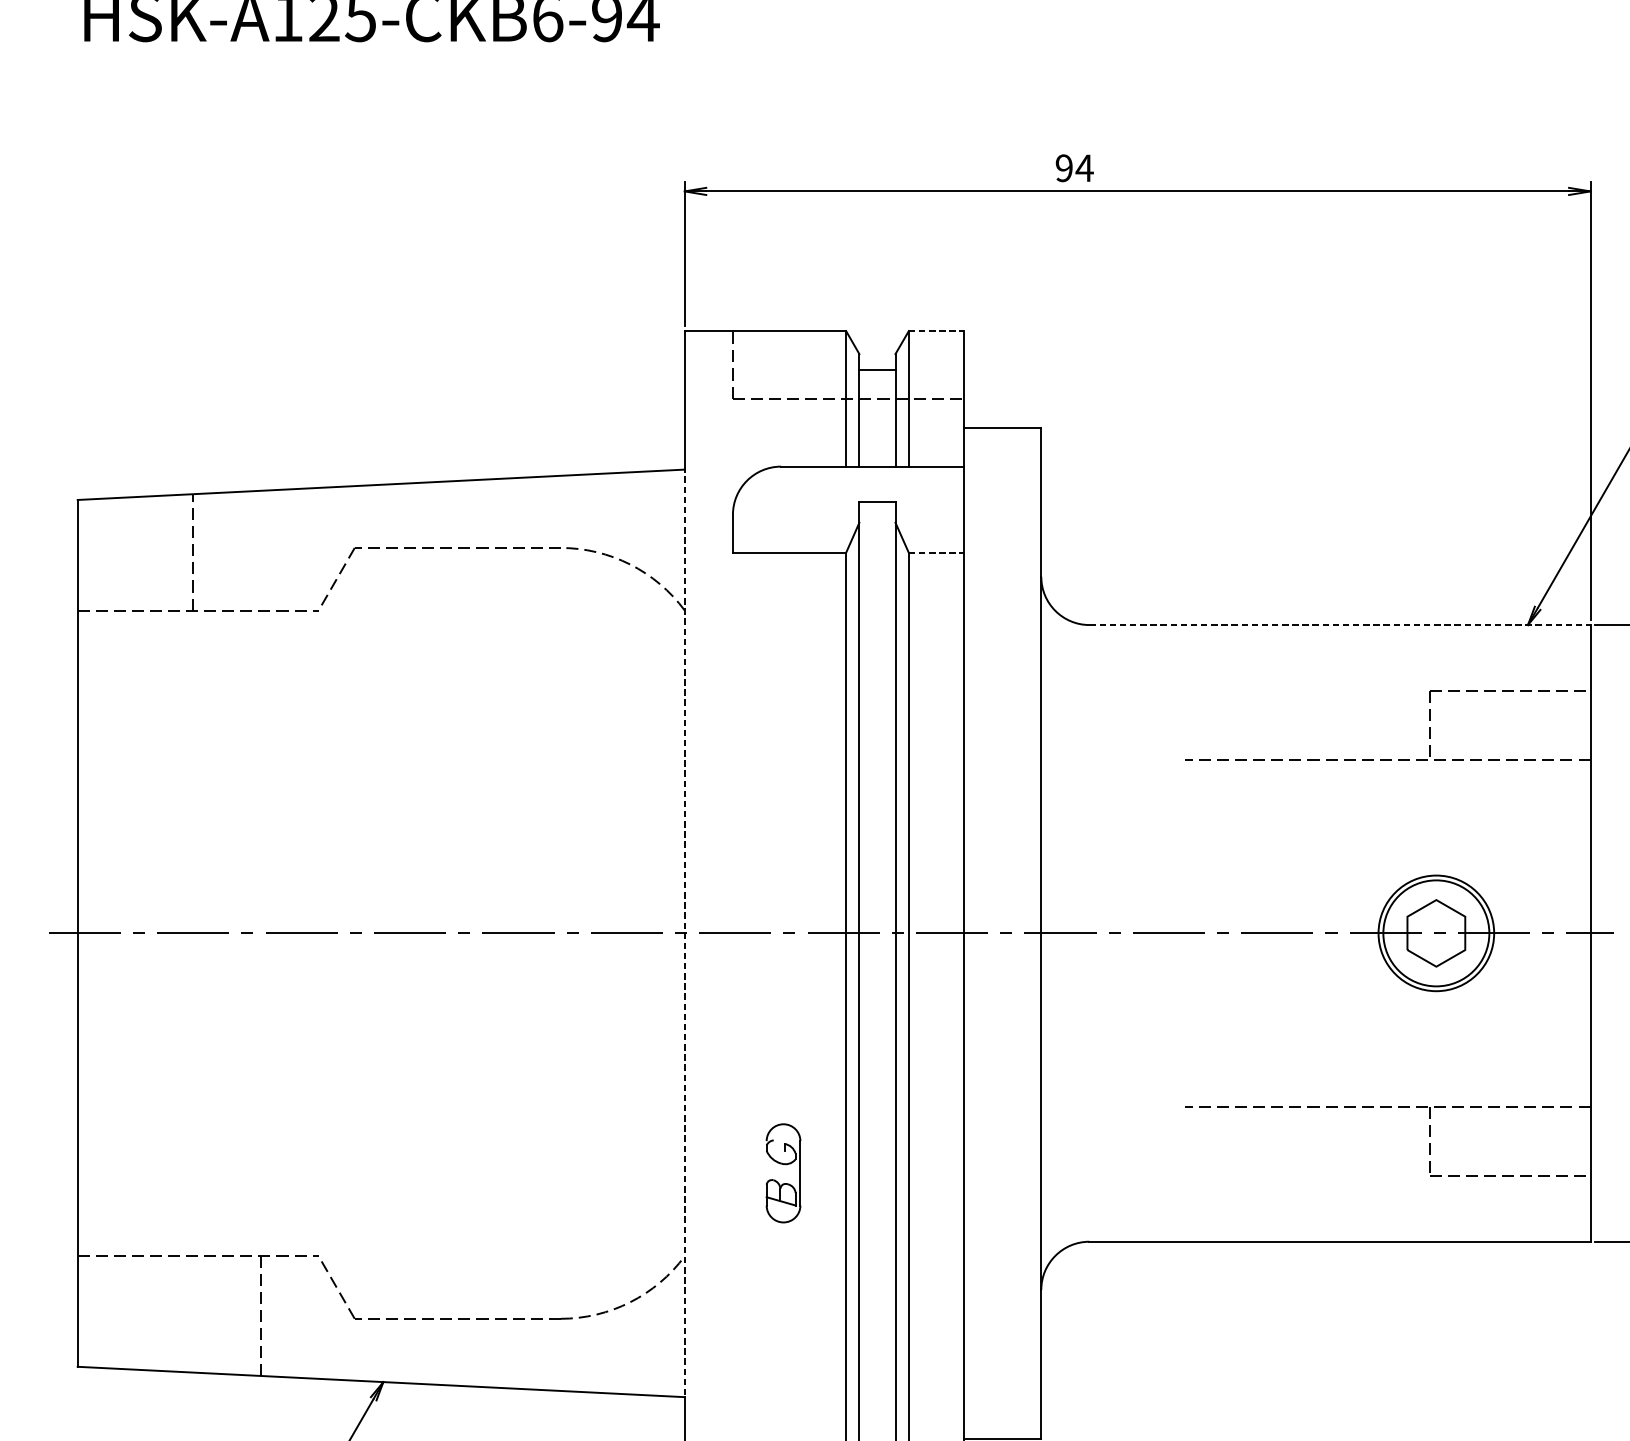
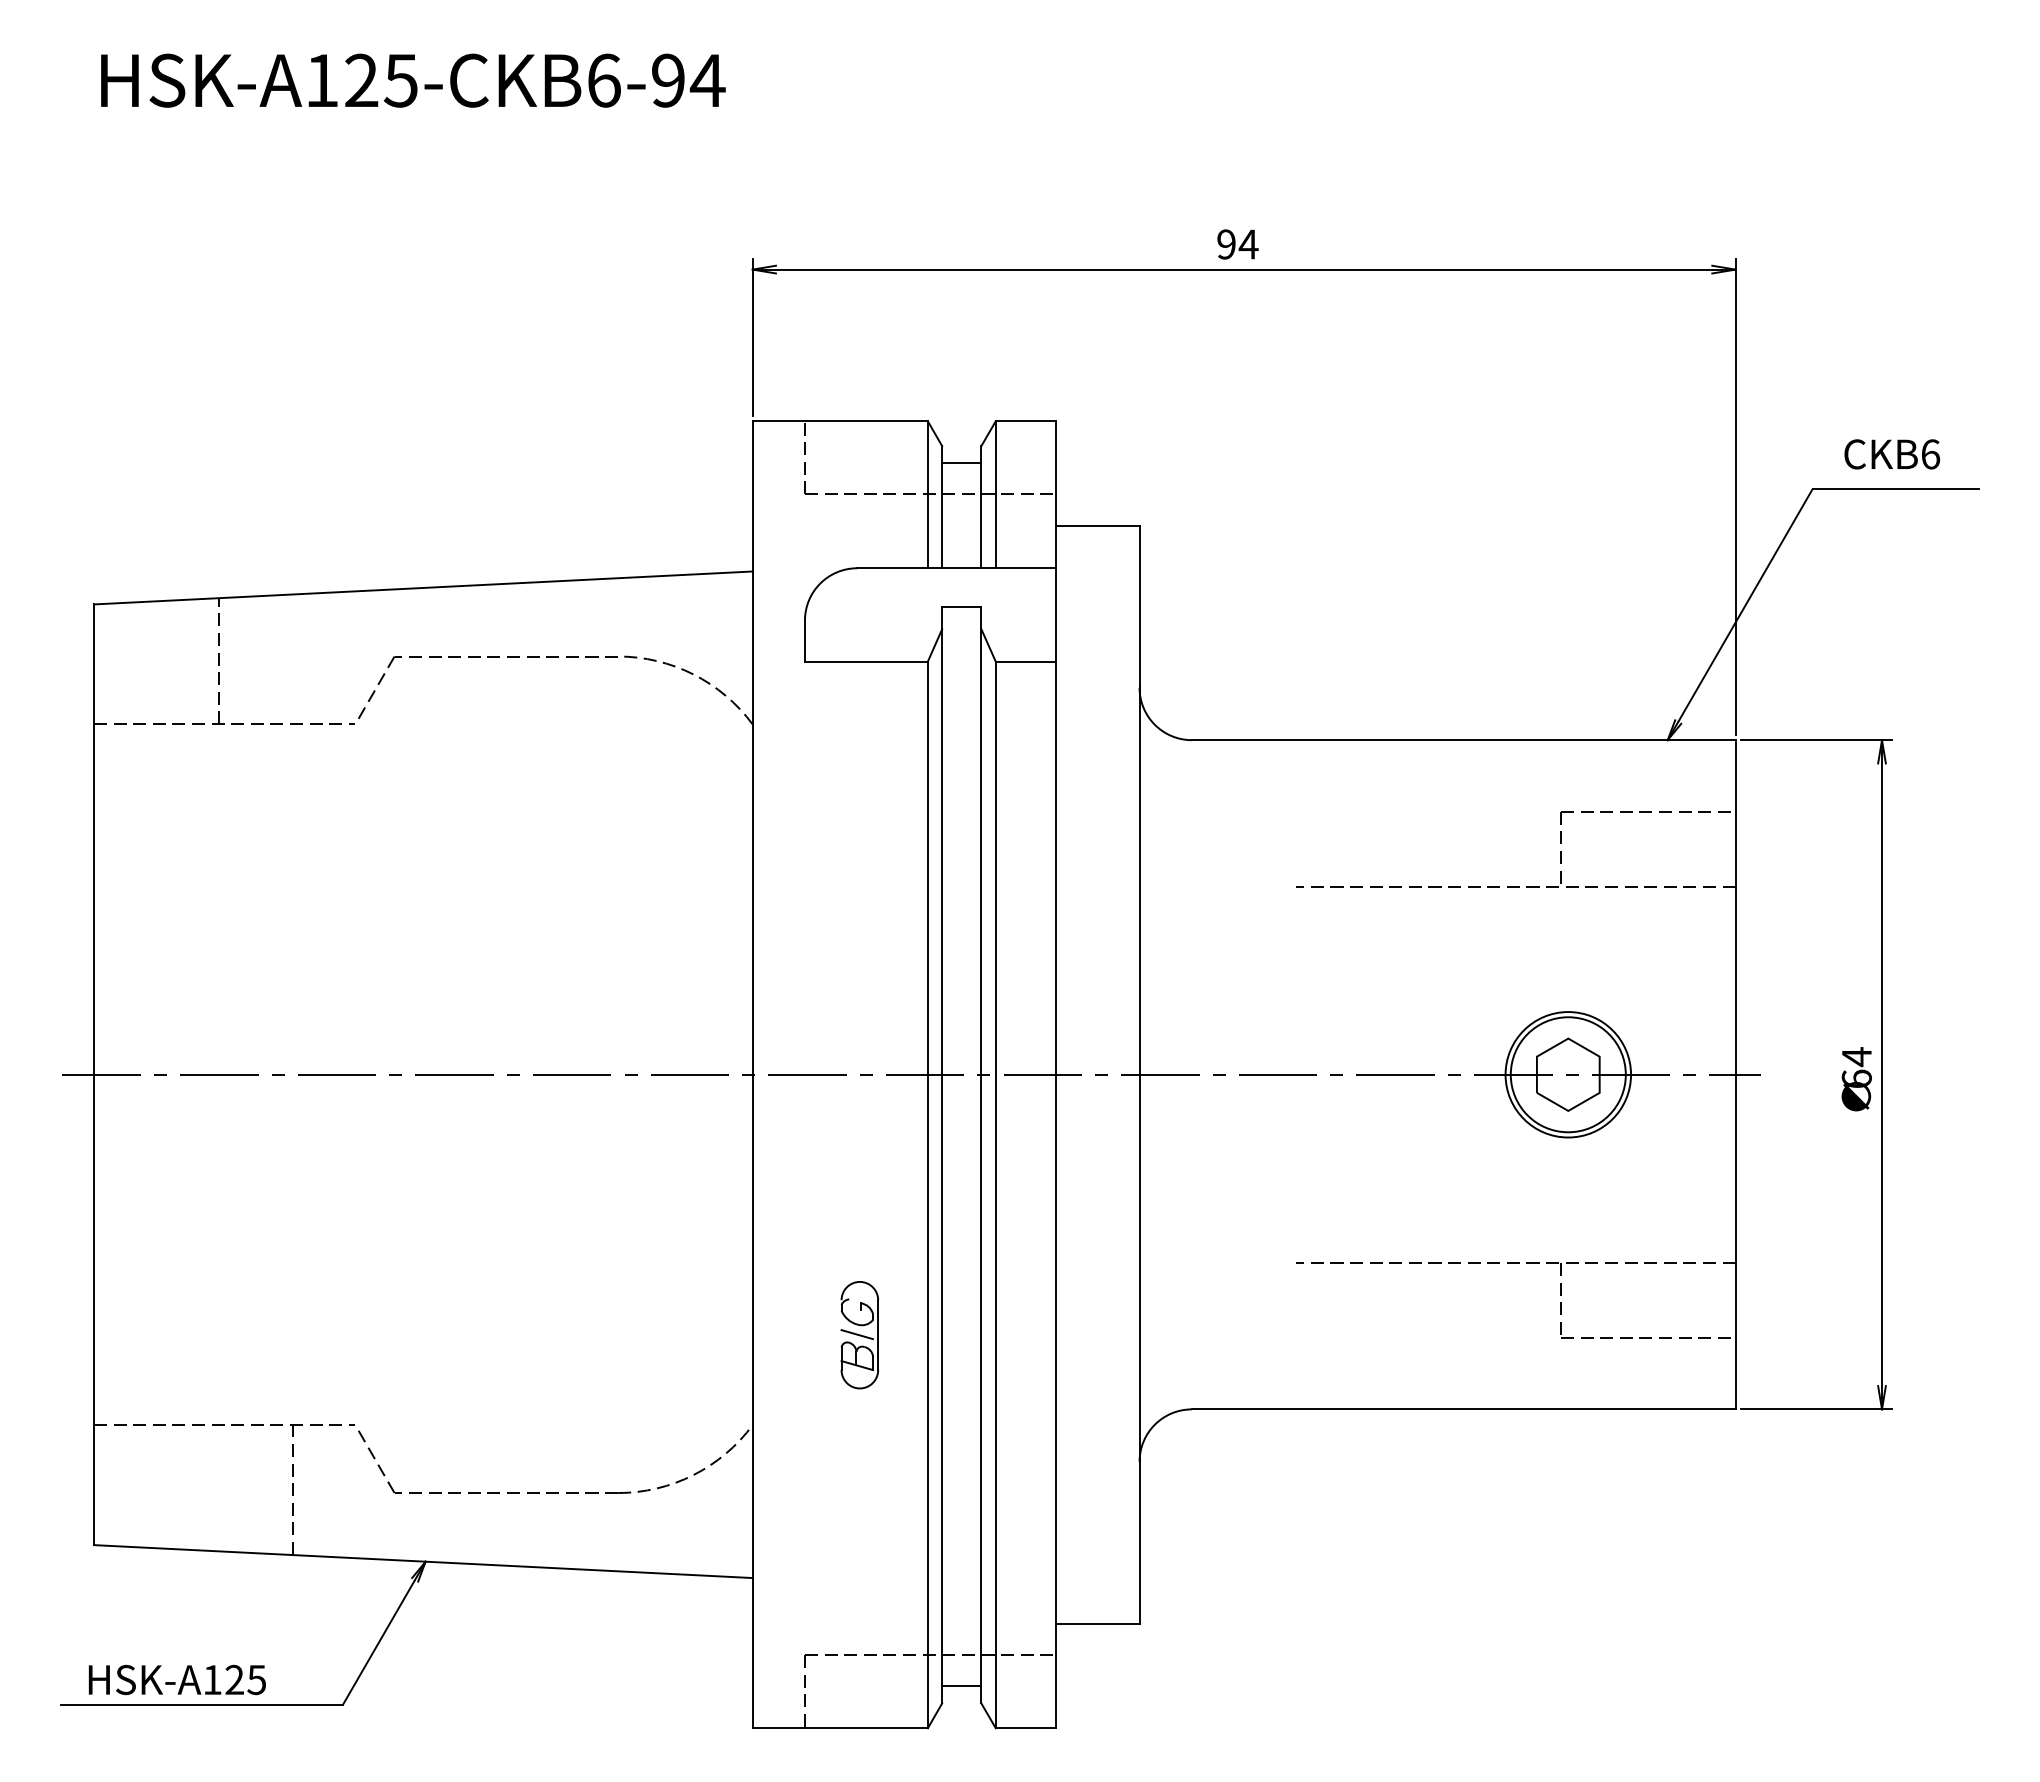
text: (1074, 168) -> (1237, 244), moved
line: (937, 331) -> (1026, 421), dashed -> solid
line: (937, 552) -> (1026, 661), dashed -> solid
line: (1339, 625) -> (1463, 740), dashed -> solid
line: (684, 932) -> (752, 1073), dashed -> solid
line: (780, 1172) -> (856, 1334), added

